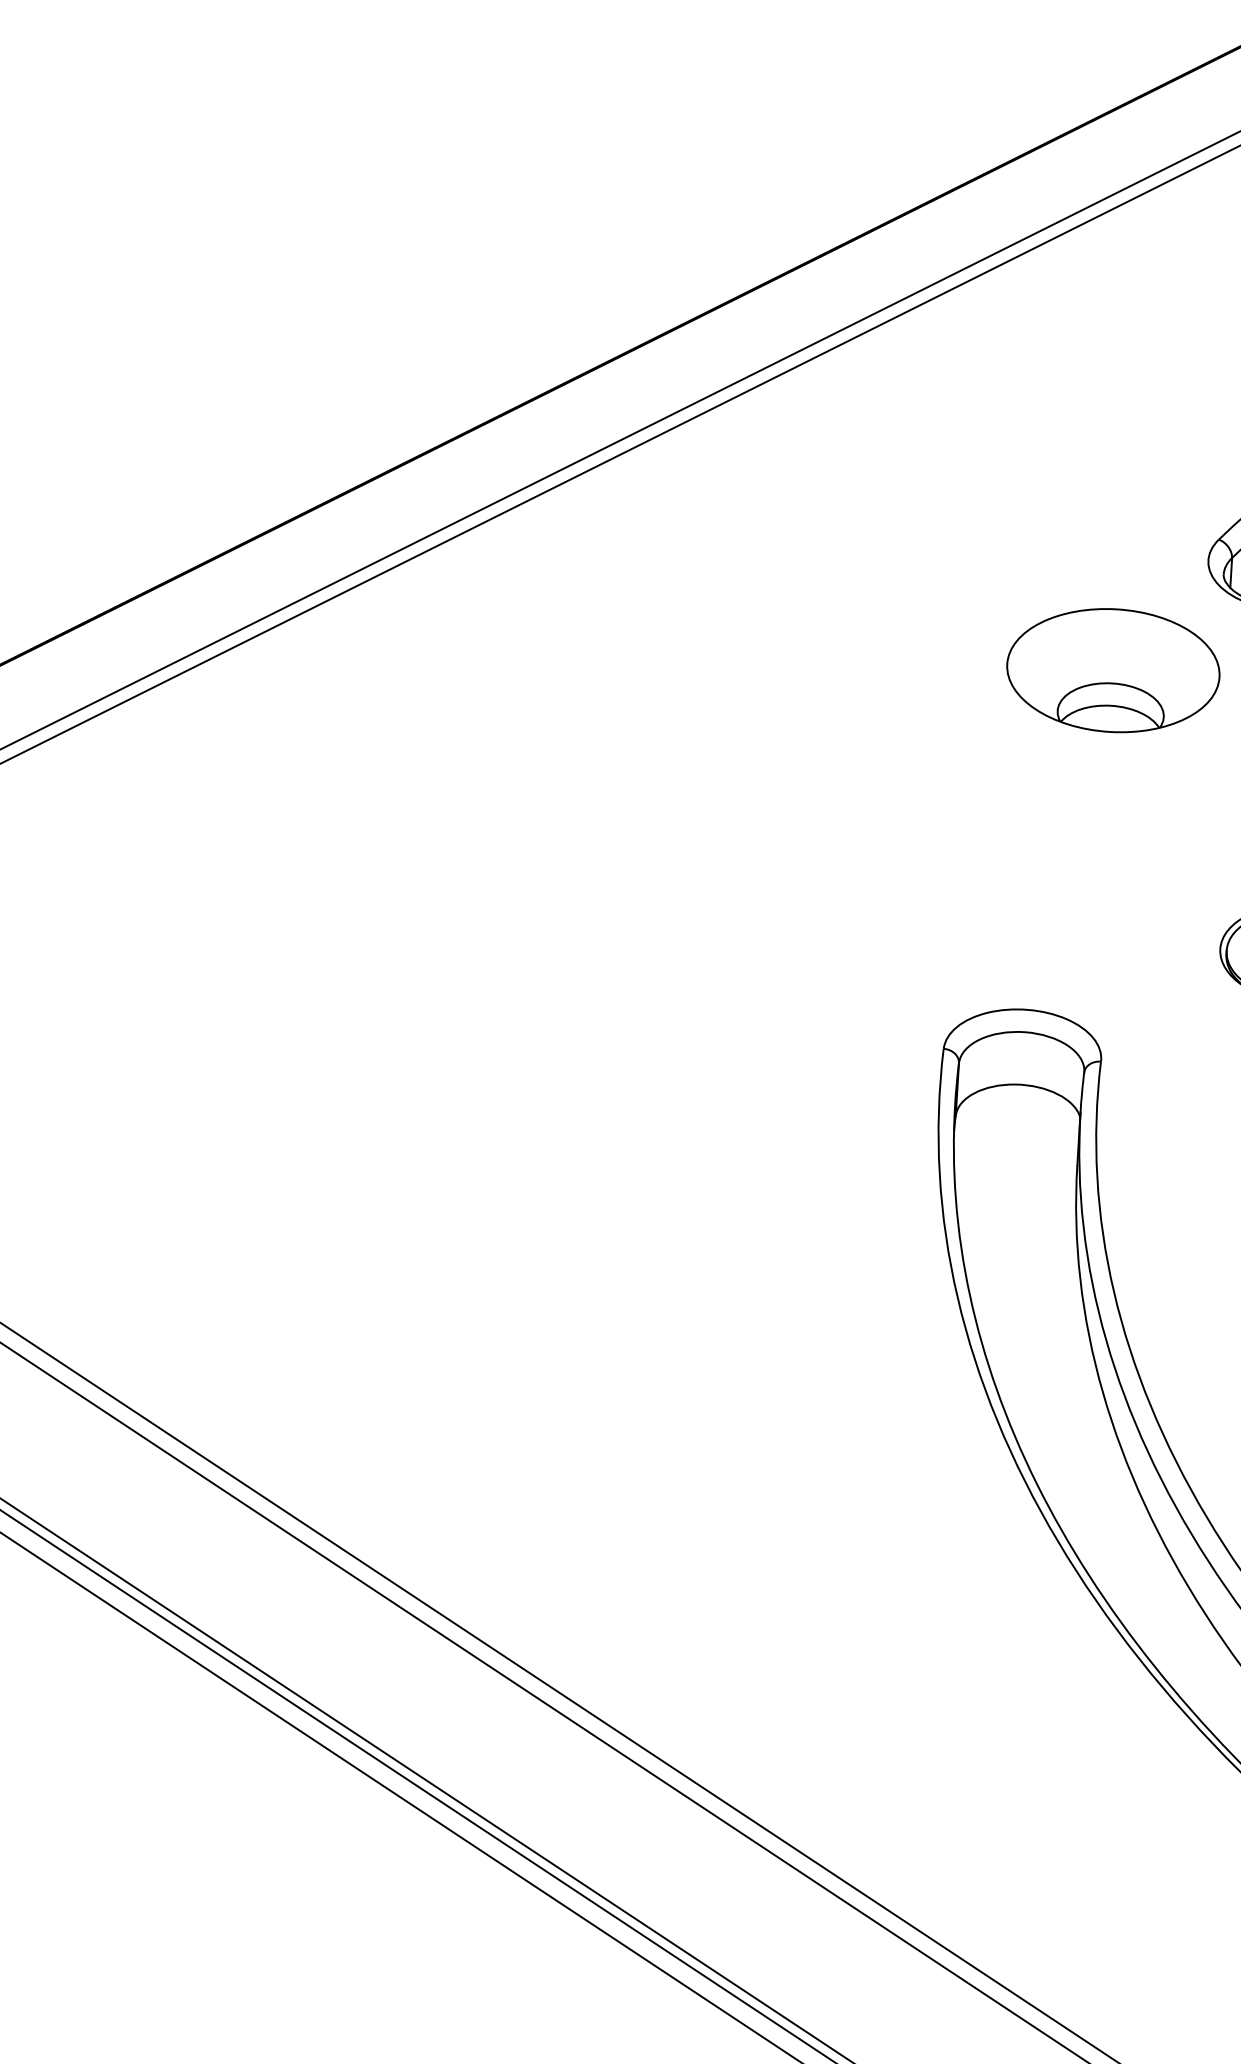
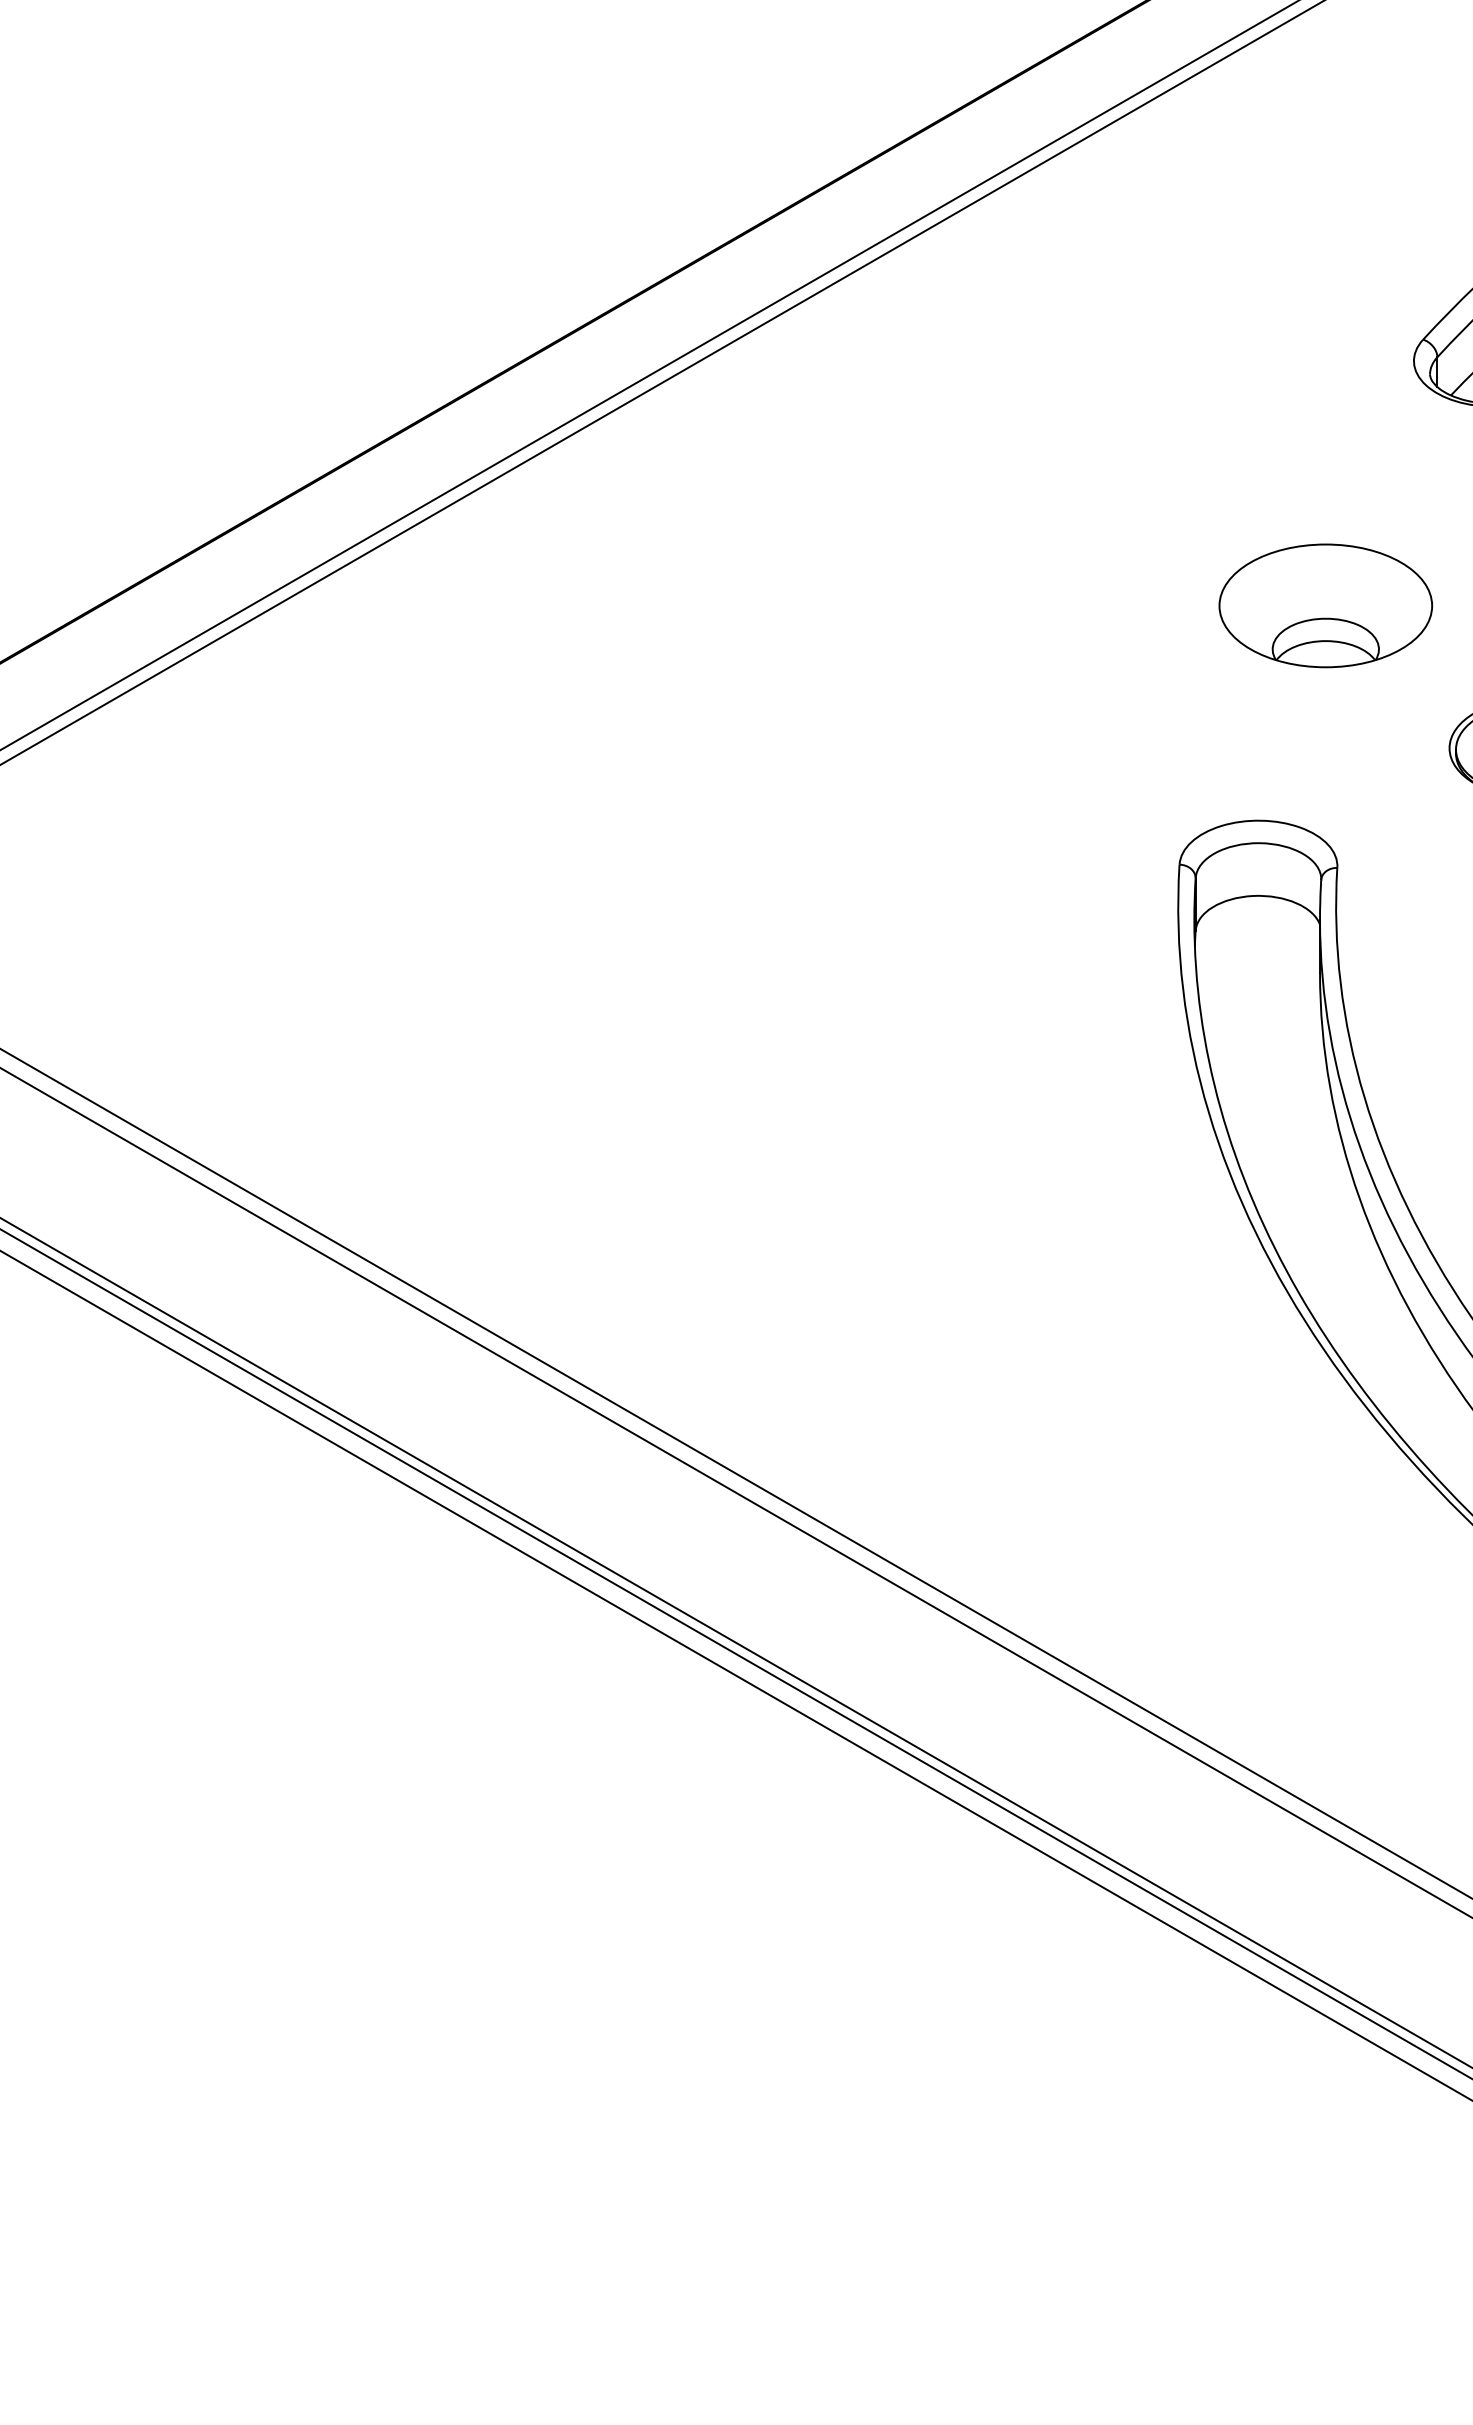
part: (1113, 670) -> (1325, 605), moved

